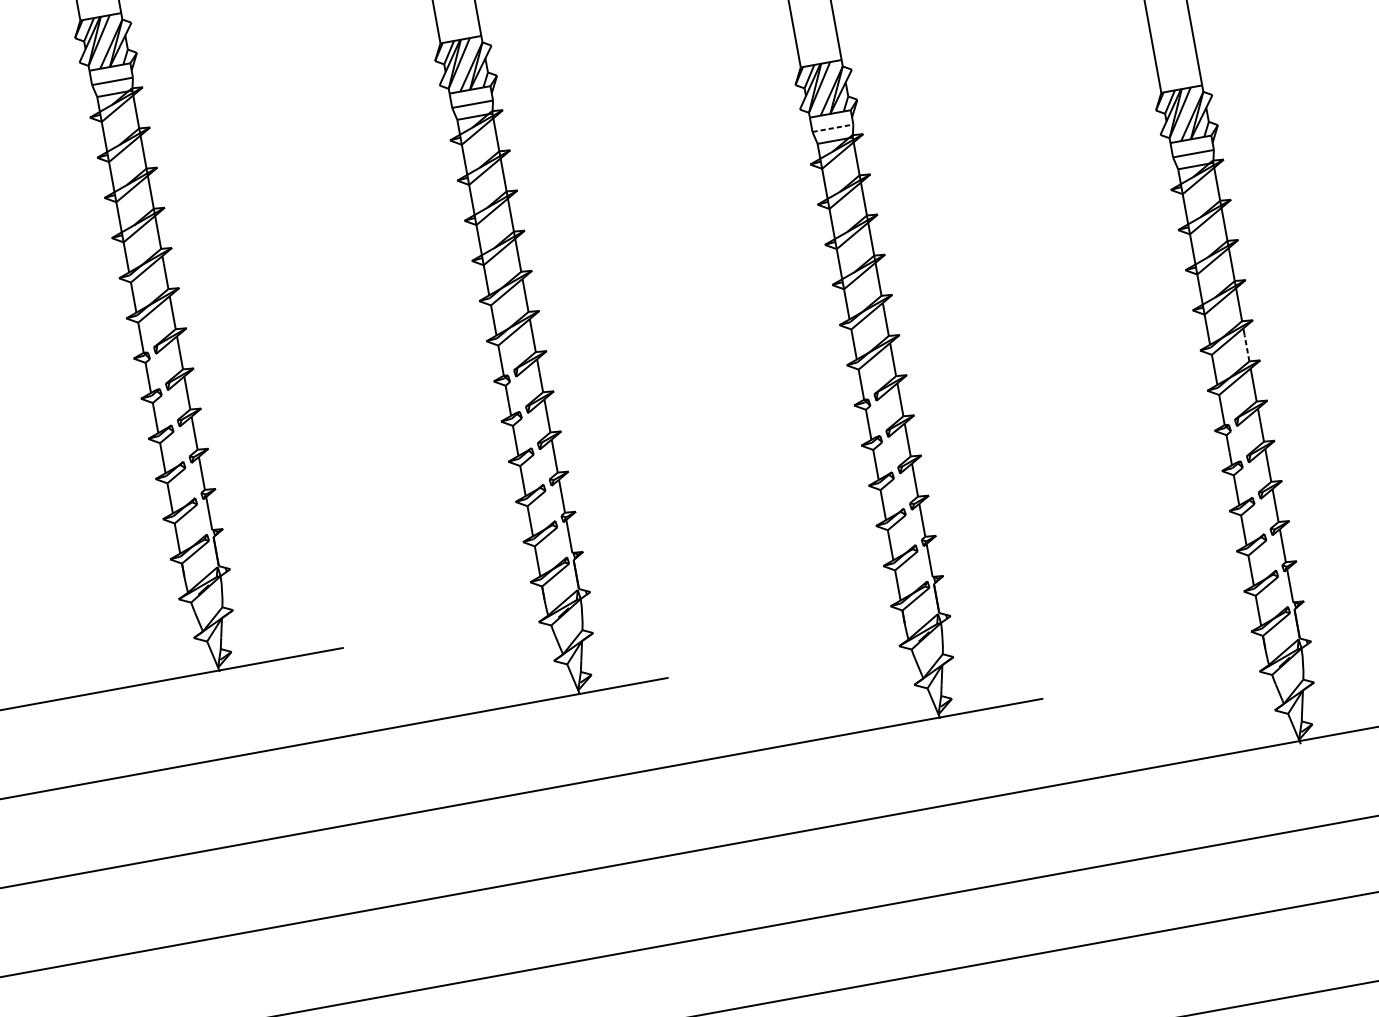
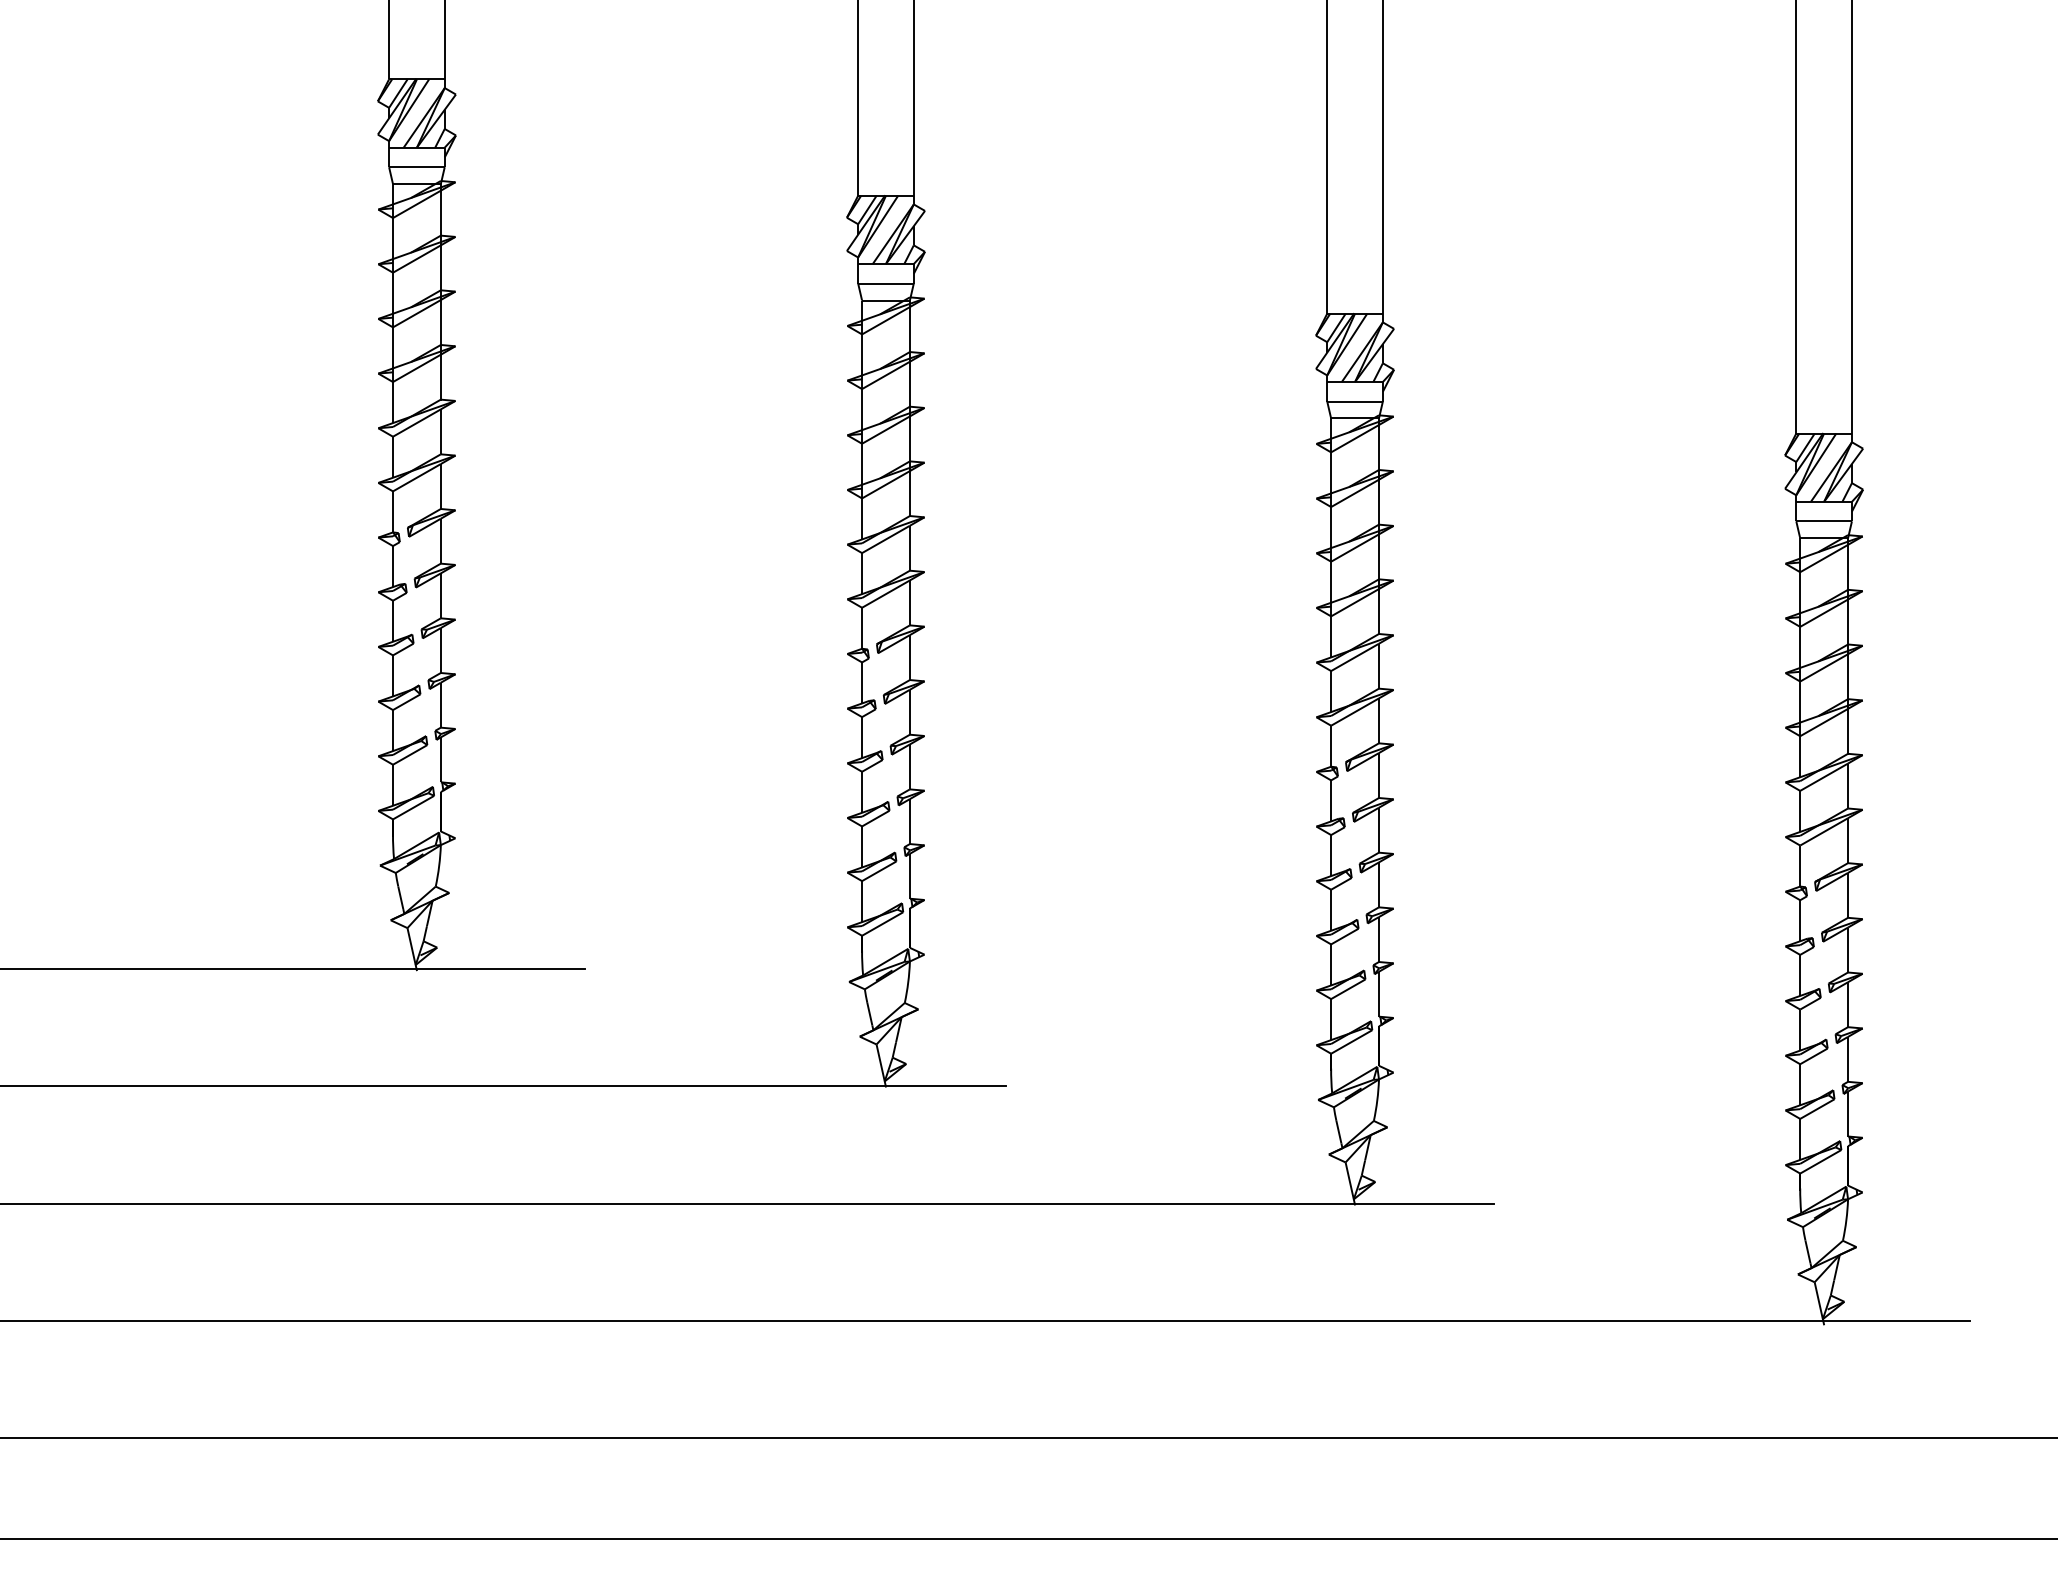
line: (833, 128) -> (1355, 401), dashed -> solid
line: (1247, 348) -> (1848, 790), dashed -> solid

